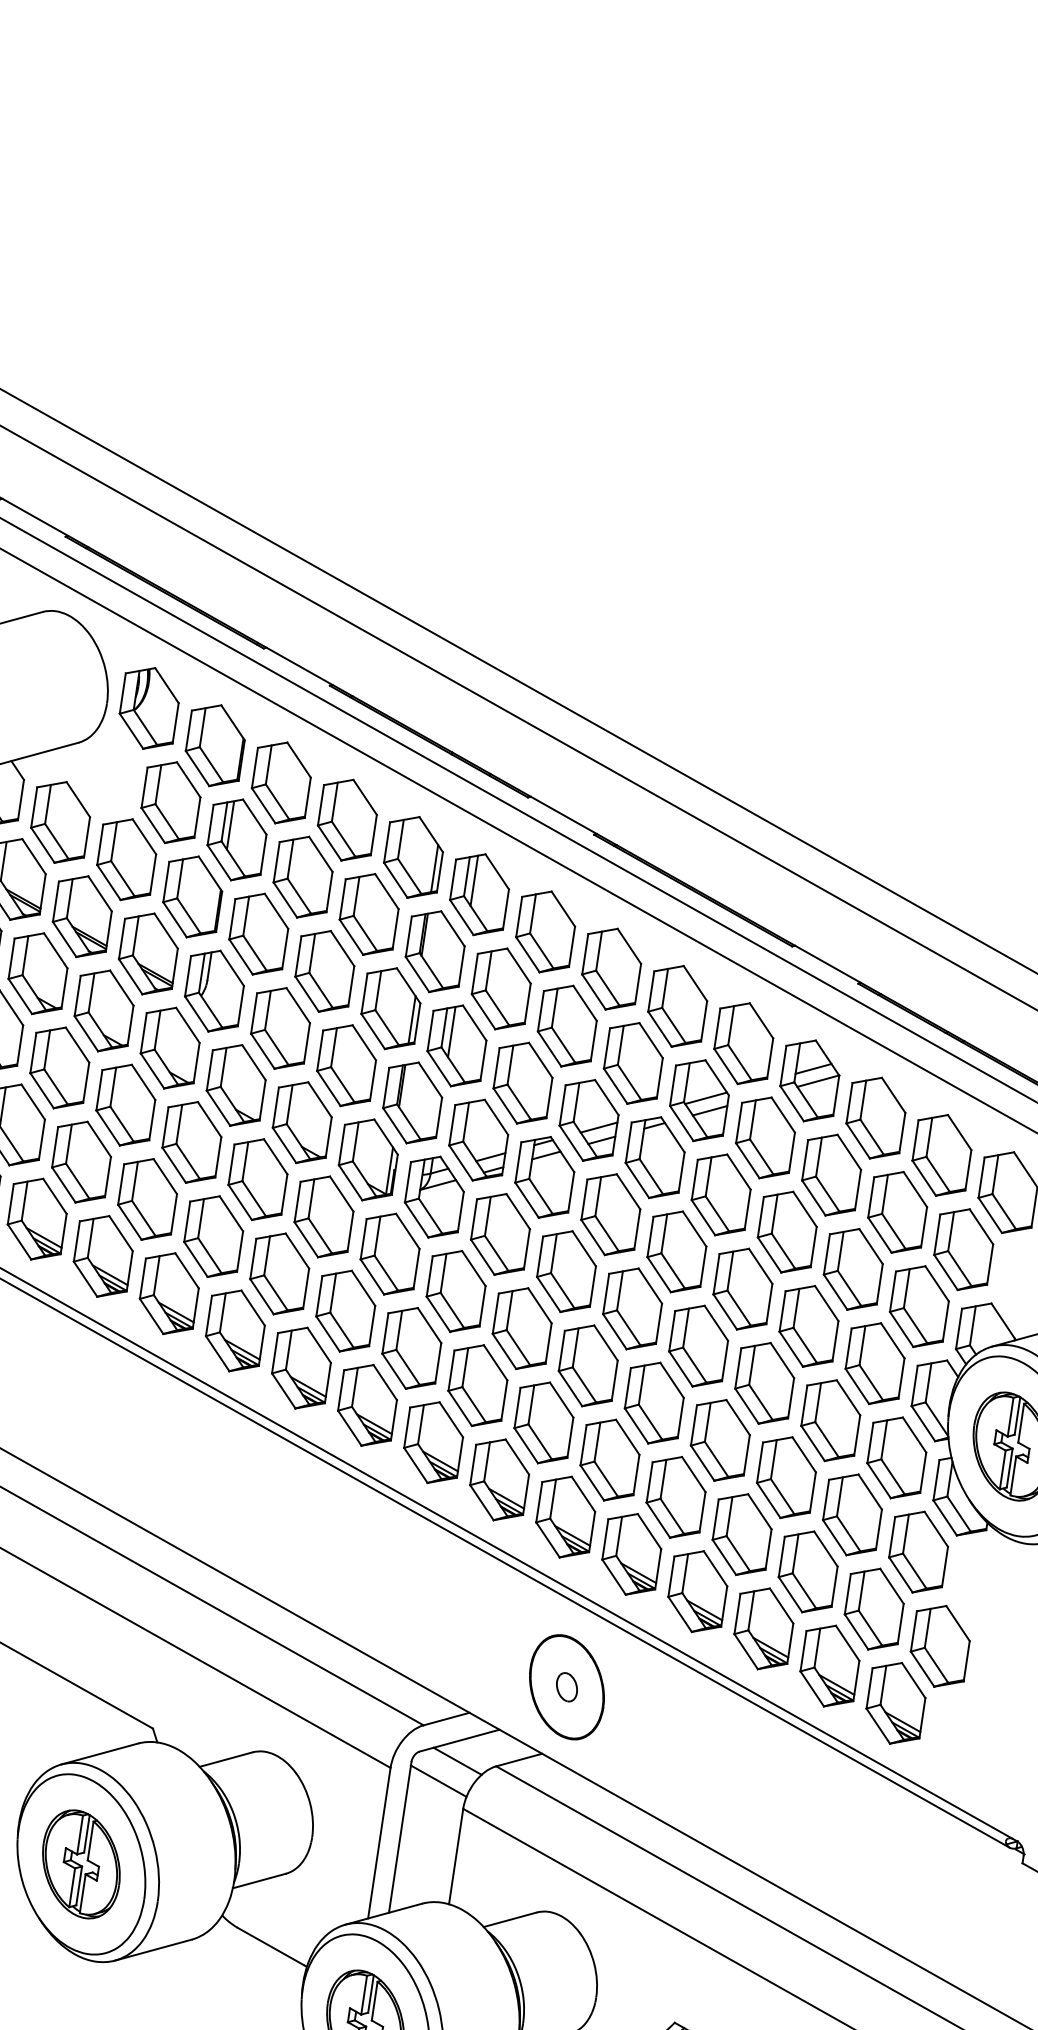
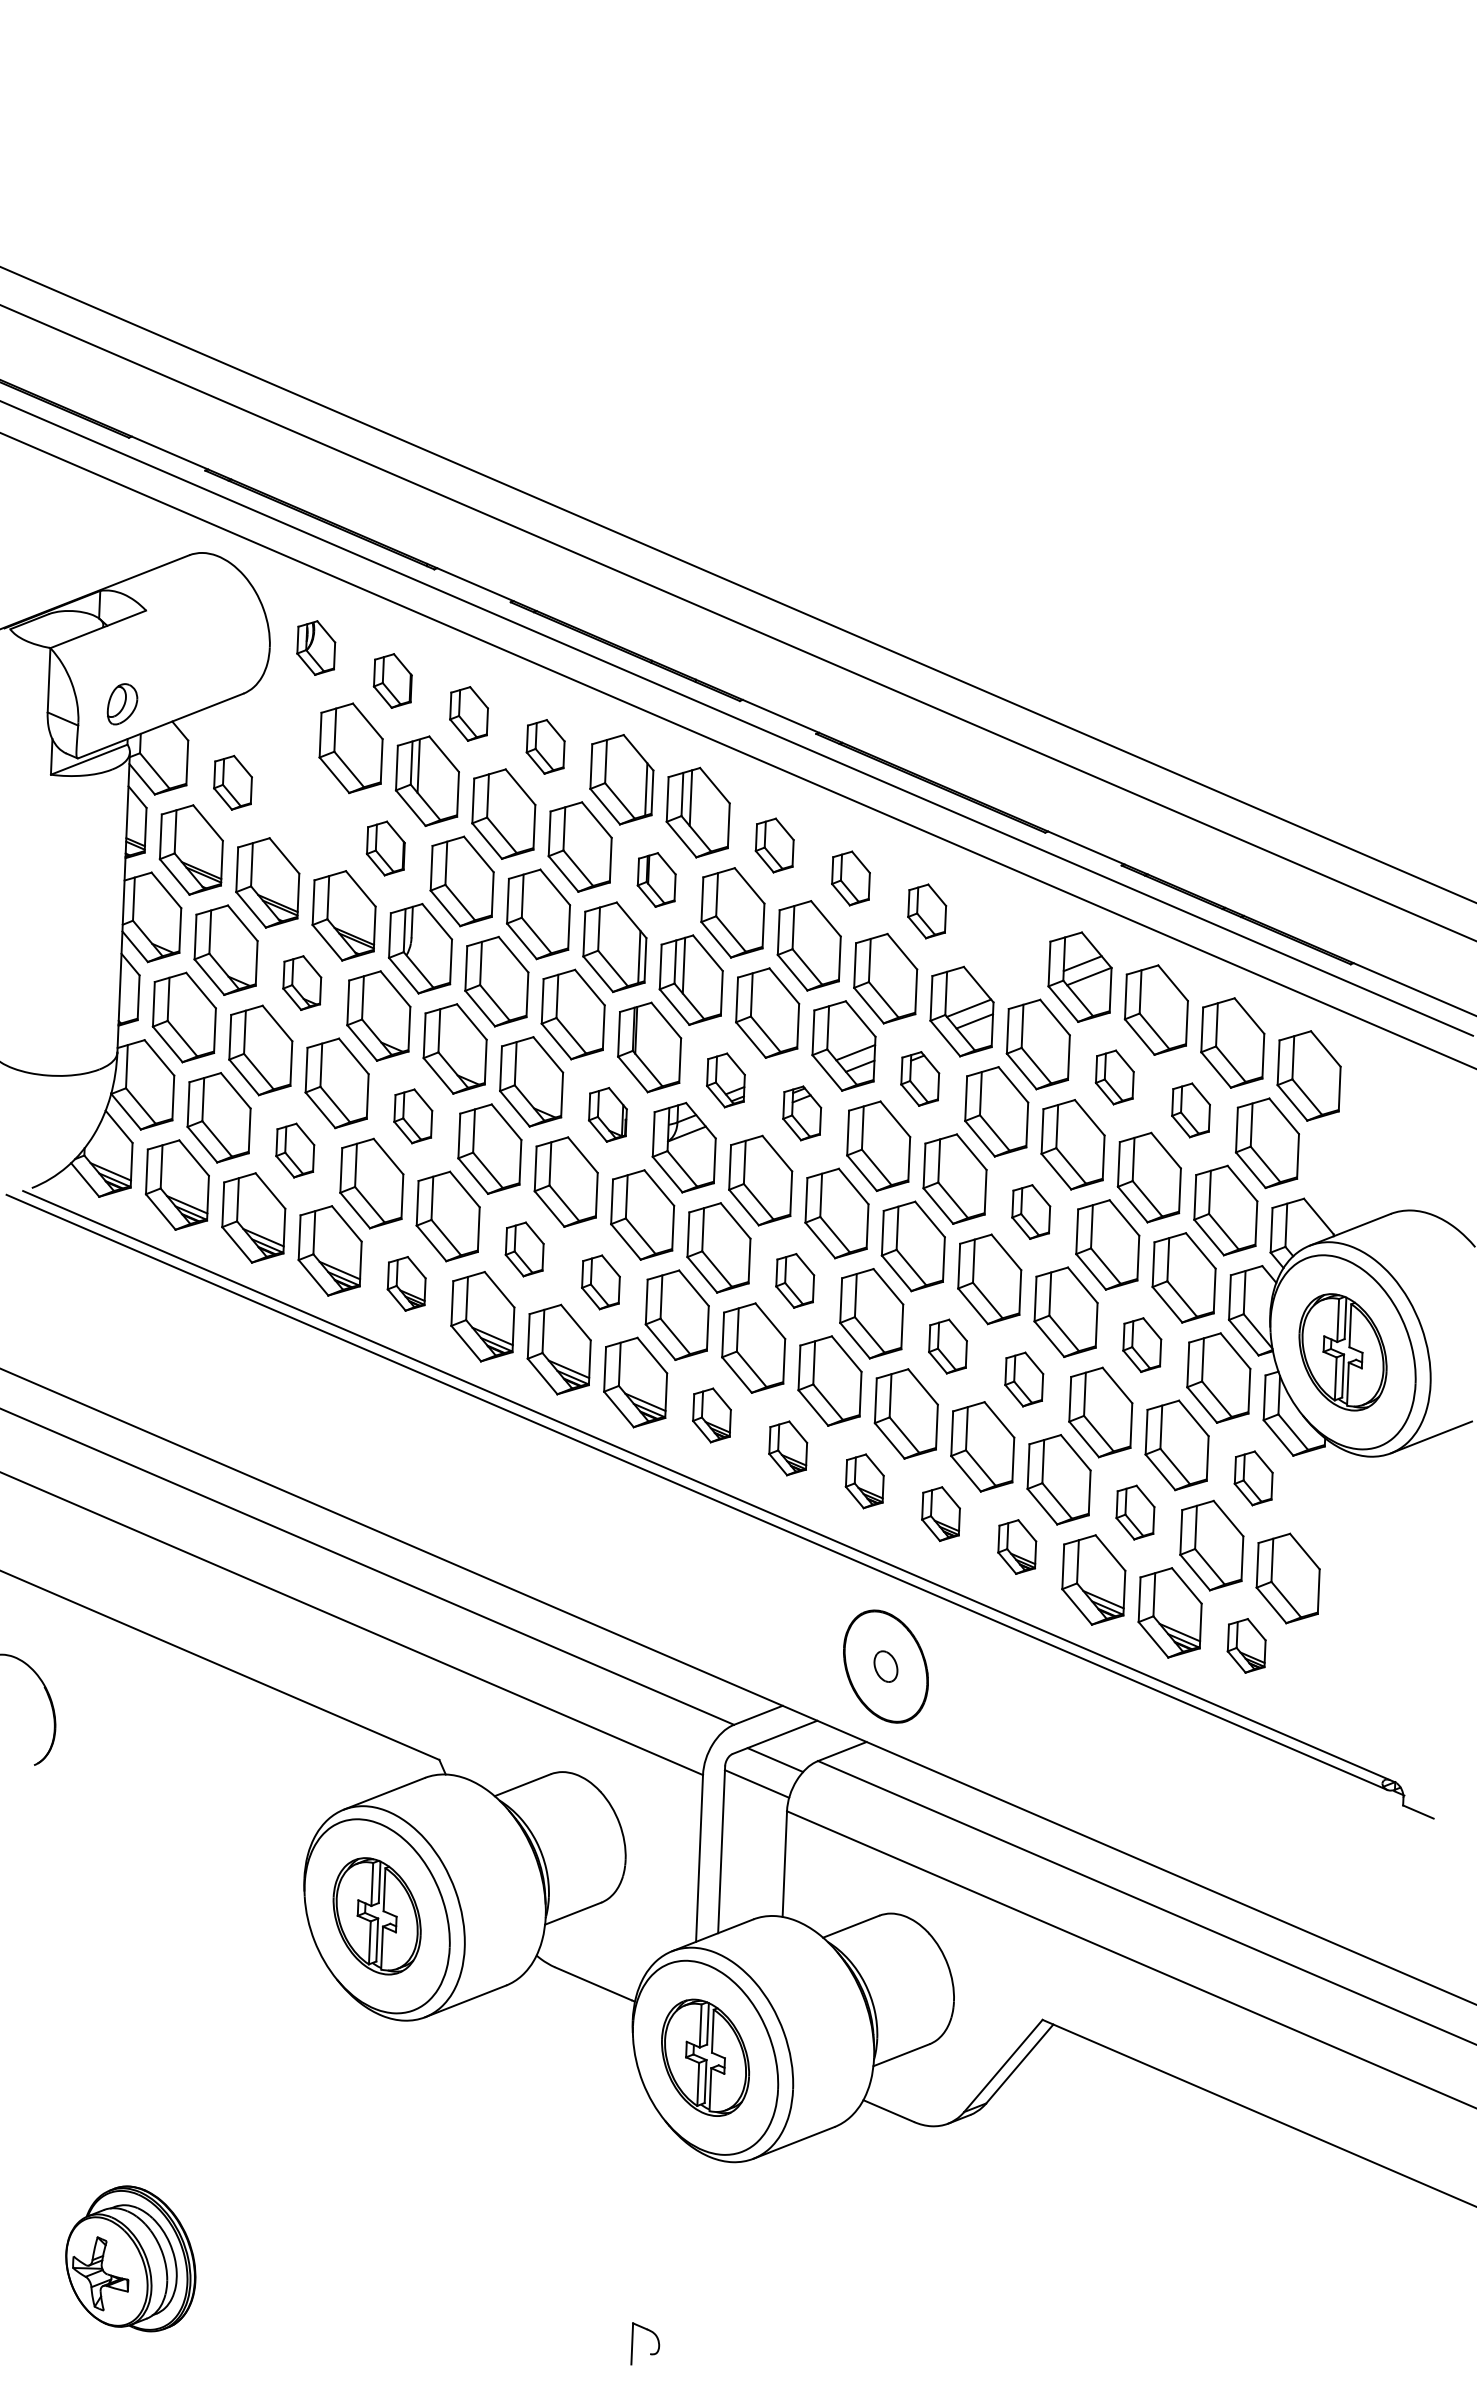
part: (148, 707) -> (315, 647), size x0.6
part: (215, 745) -> (392, 680), size x0.6
part: (280, 782) -> (468, 713), size x0.6
part: (347, 819) -> (545, 746), size x0.6
part: (60, 822) -> (232, 782), size x0.6
part: (125, 859) -> (308, 815), removed
part: (192, 896) -> (385, 848), size x0.6
part: (545, 931) -> (774, 845), size x0.6
part: (435, 951) -> (656, 879), size x0.6
part: (611, 969) -> (850, 878), size x0.6
part: (676, 1006) -> (926, 911), size x0.6
part: (103, 1010) -> (301, 982), size x0.6
part: (743, 1043) -> (1003, 944), removed
part: (478, 1140) -> (725, 1080), size x0.6
part: (190, 1142) -> (412, 1116), size x0.6
part: (654, 1157) -> (919, 1078), size x0.6
part: (367, 1159) -> (607, 1114), size x0.6
part: (80, 1161) -> (294, 1150), size x0.6
part: (831, 1175) -> (1114, 1077), size x0.6
part: (544, 1177) -> (801, 1113), size x0.6
part: (897, 1212) -> (1190, 1110), size x0.6
part: (279, 1273) -> (524, 1249), size x0.6
part: (742, 1288) -> (1030, 1211), size x0.6
part: (169, 1293) -> (406, 1283), size x0.6
part: (345, 1311) -> (600, 1282), size x0.6
part: (521, 1328) -> (794, 1280), size x0.6
part: (653, 1402) -> (947, 1346), size x0.6
part: (829, 1419) -> (1141, 1344), size x0.6
part: (719, 1440) -> (1023, 1379), size x0.6
part: (433, 1442) -> (711, 1415), size x0.6
part: (498, 1479) -> (787, 1448), size x0.6
part: (565, 1517) -> (864, 1481), size x0.6
part: (918, 1552) -> (1253, 1478), size x0.6
part: (631, 1553) -> (940, 1513), size x0.6
part: (808, 1571) -> (1135, 1512), size x0.6
part: (697, 1590) -> (1016, 1546), size x0.6
part: (895, 1703) -> (1246, 1645), size x0.6

